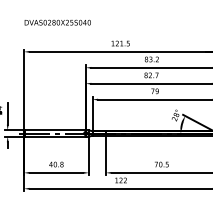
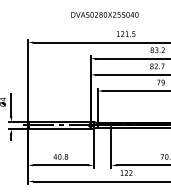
text: (57, 22) -> (104, 14), moved

